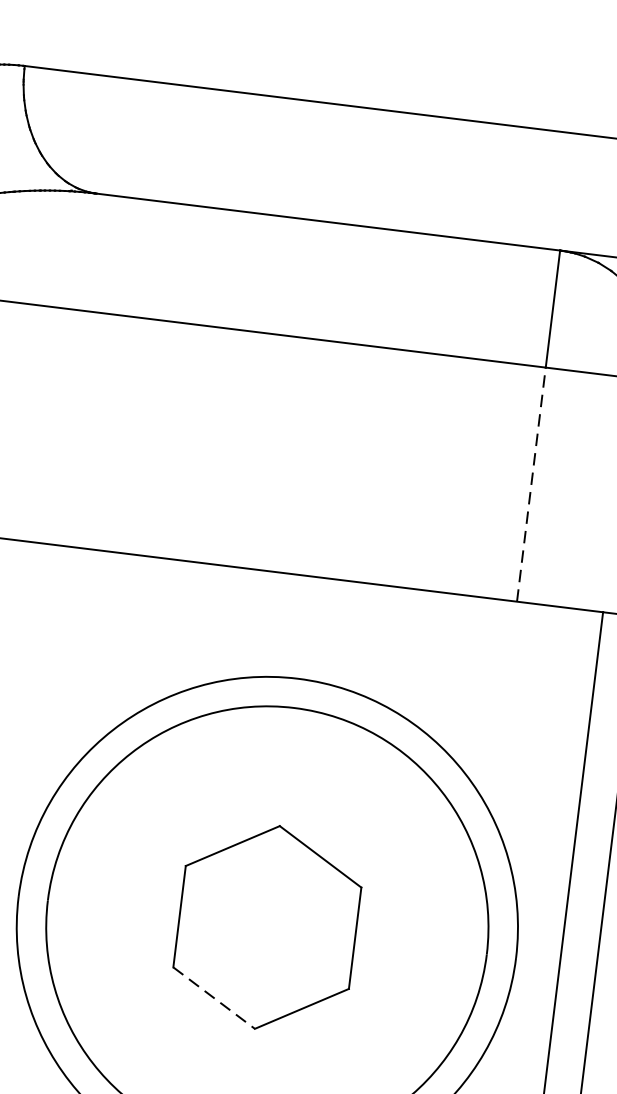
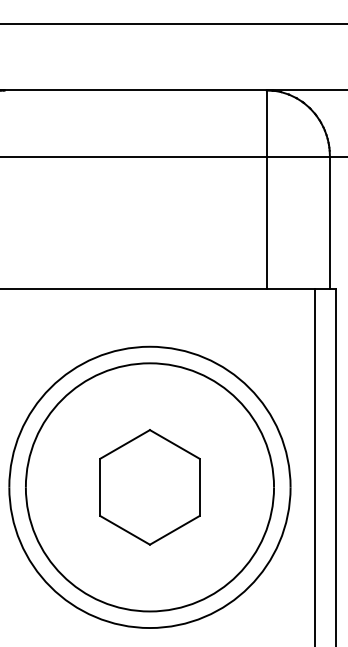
line: (531, 484) -> (266, 222), dashed -> solid
line: (214, 998) -> (125, 530), dashed -> solid

